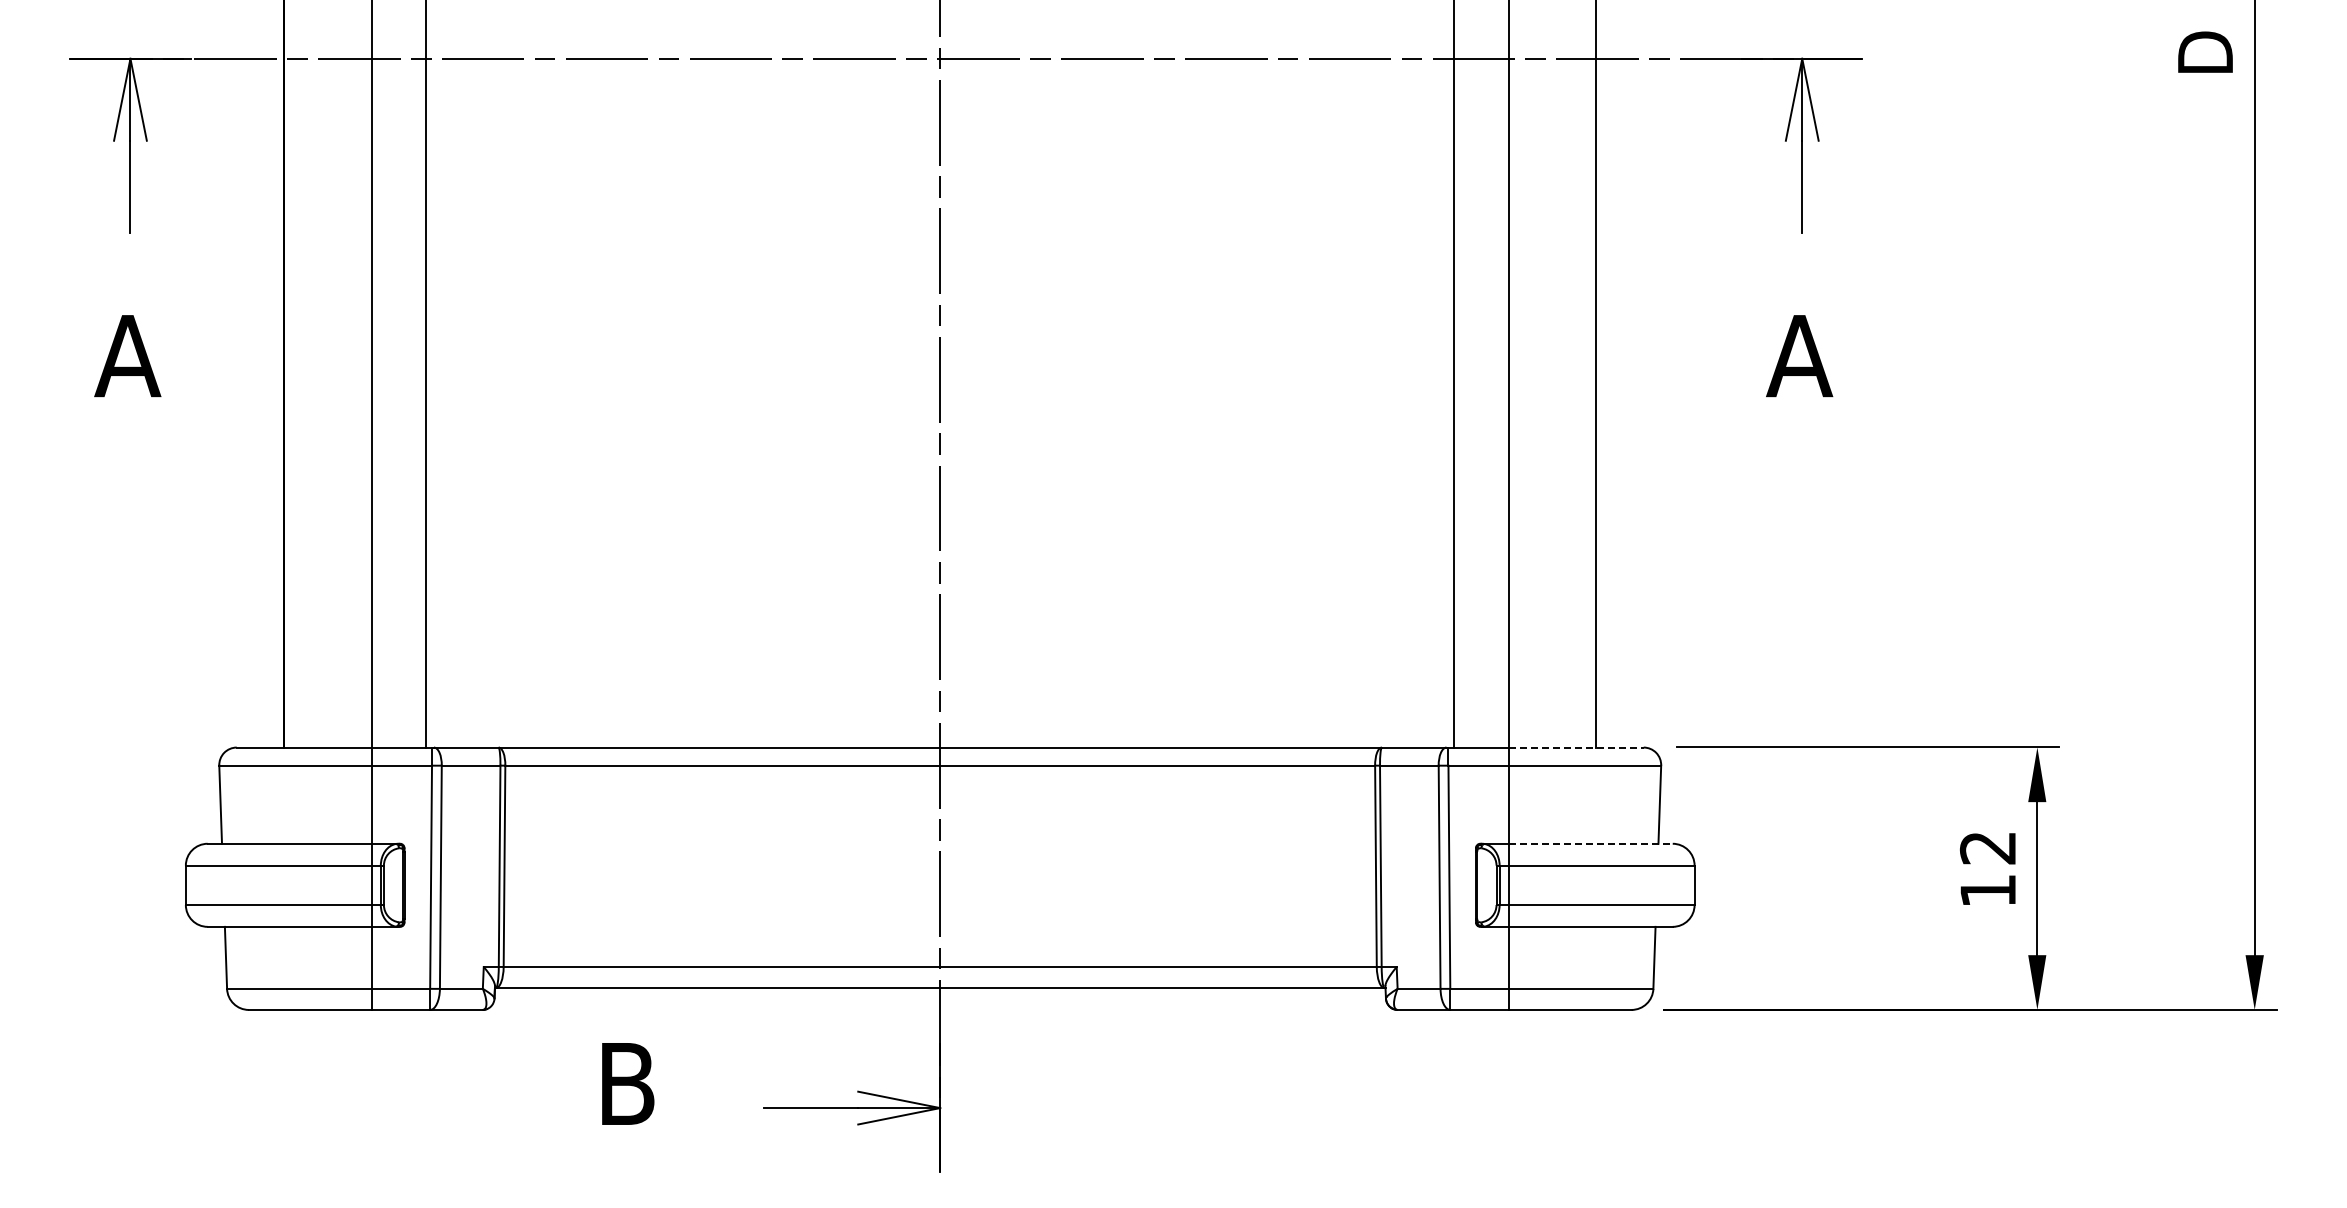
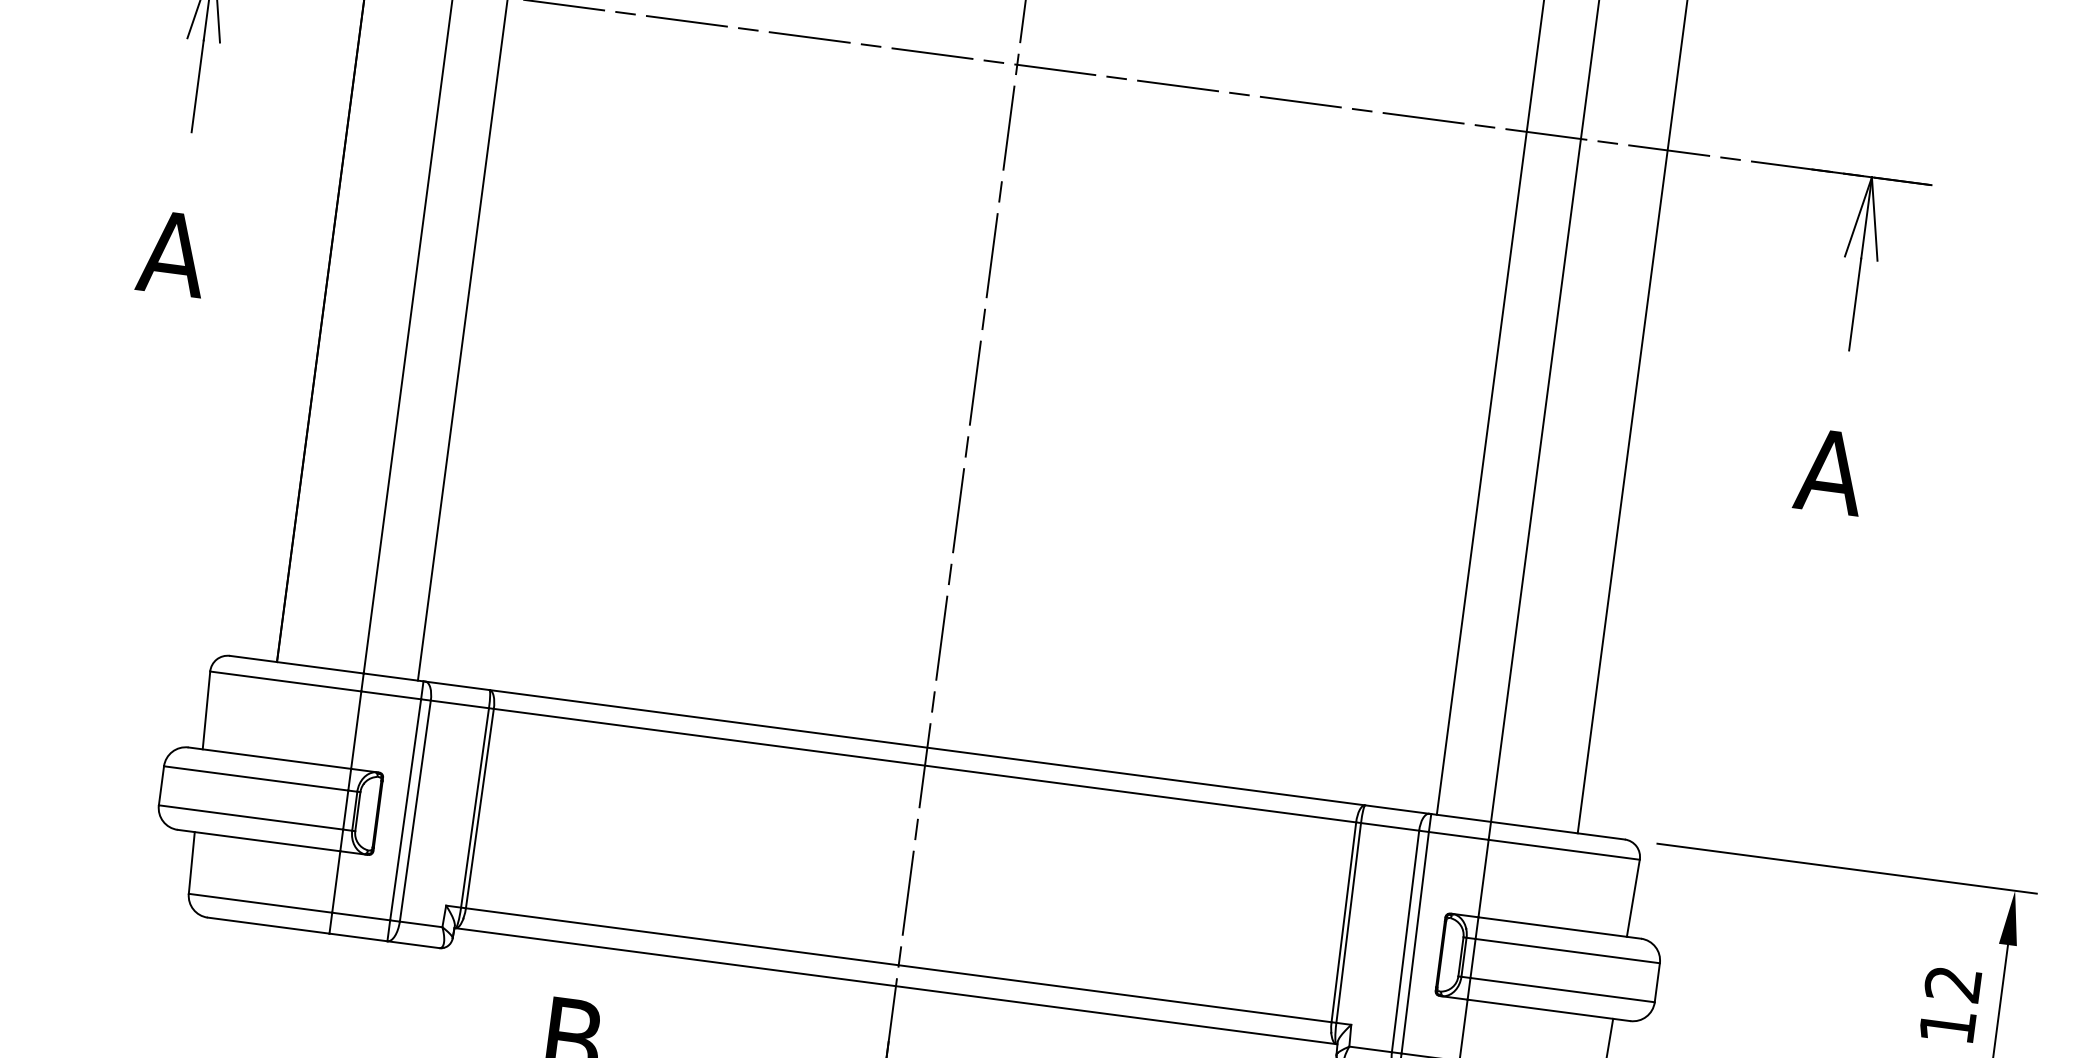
line: (1576, 747) -> (1558, 830), dashed -> solid
line: (1590, 843) -> (1559, 927), dashed -> solid

